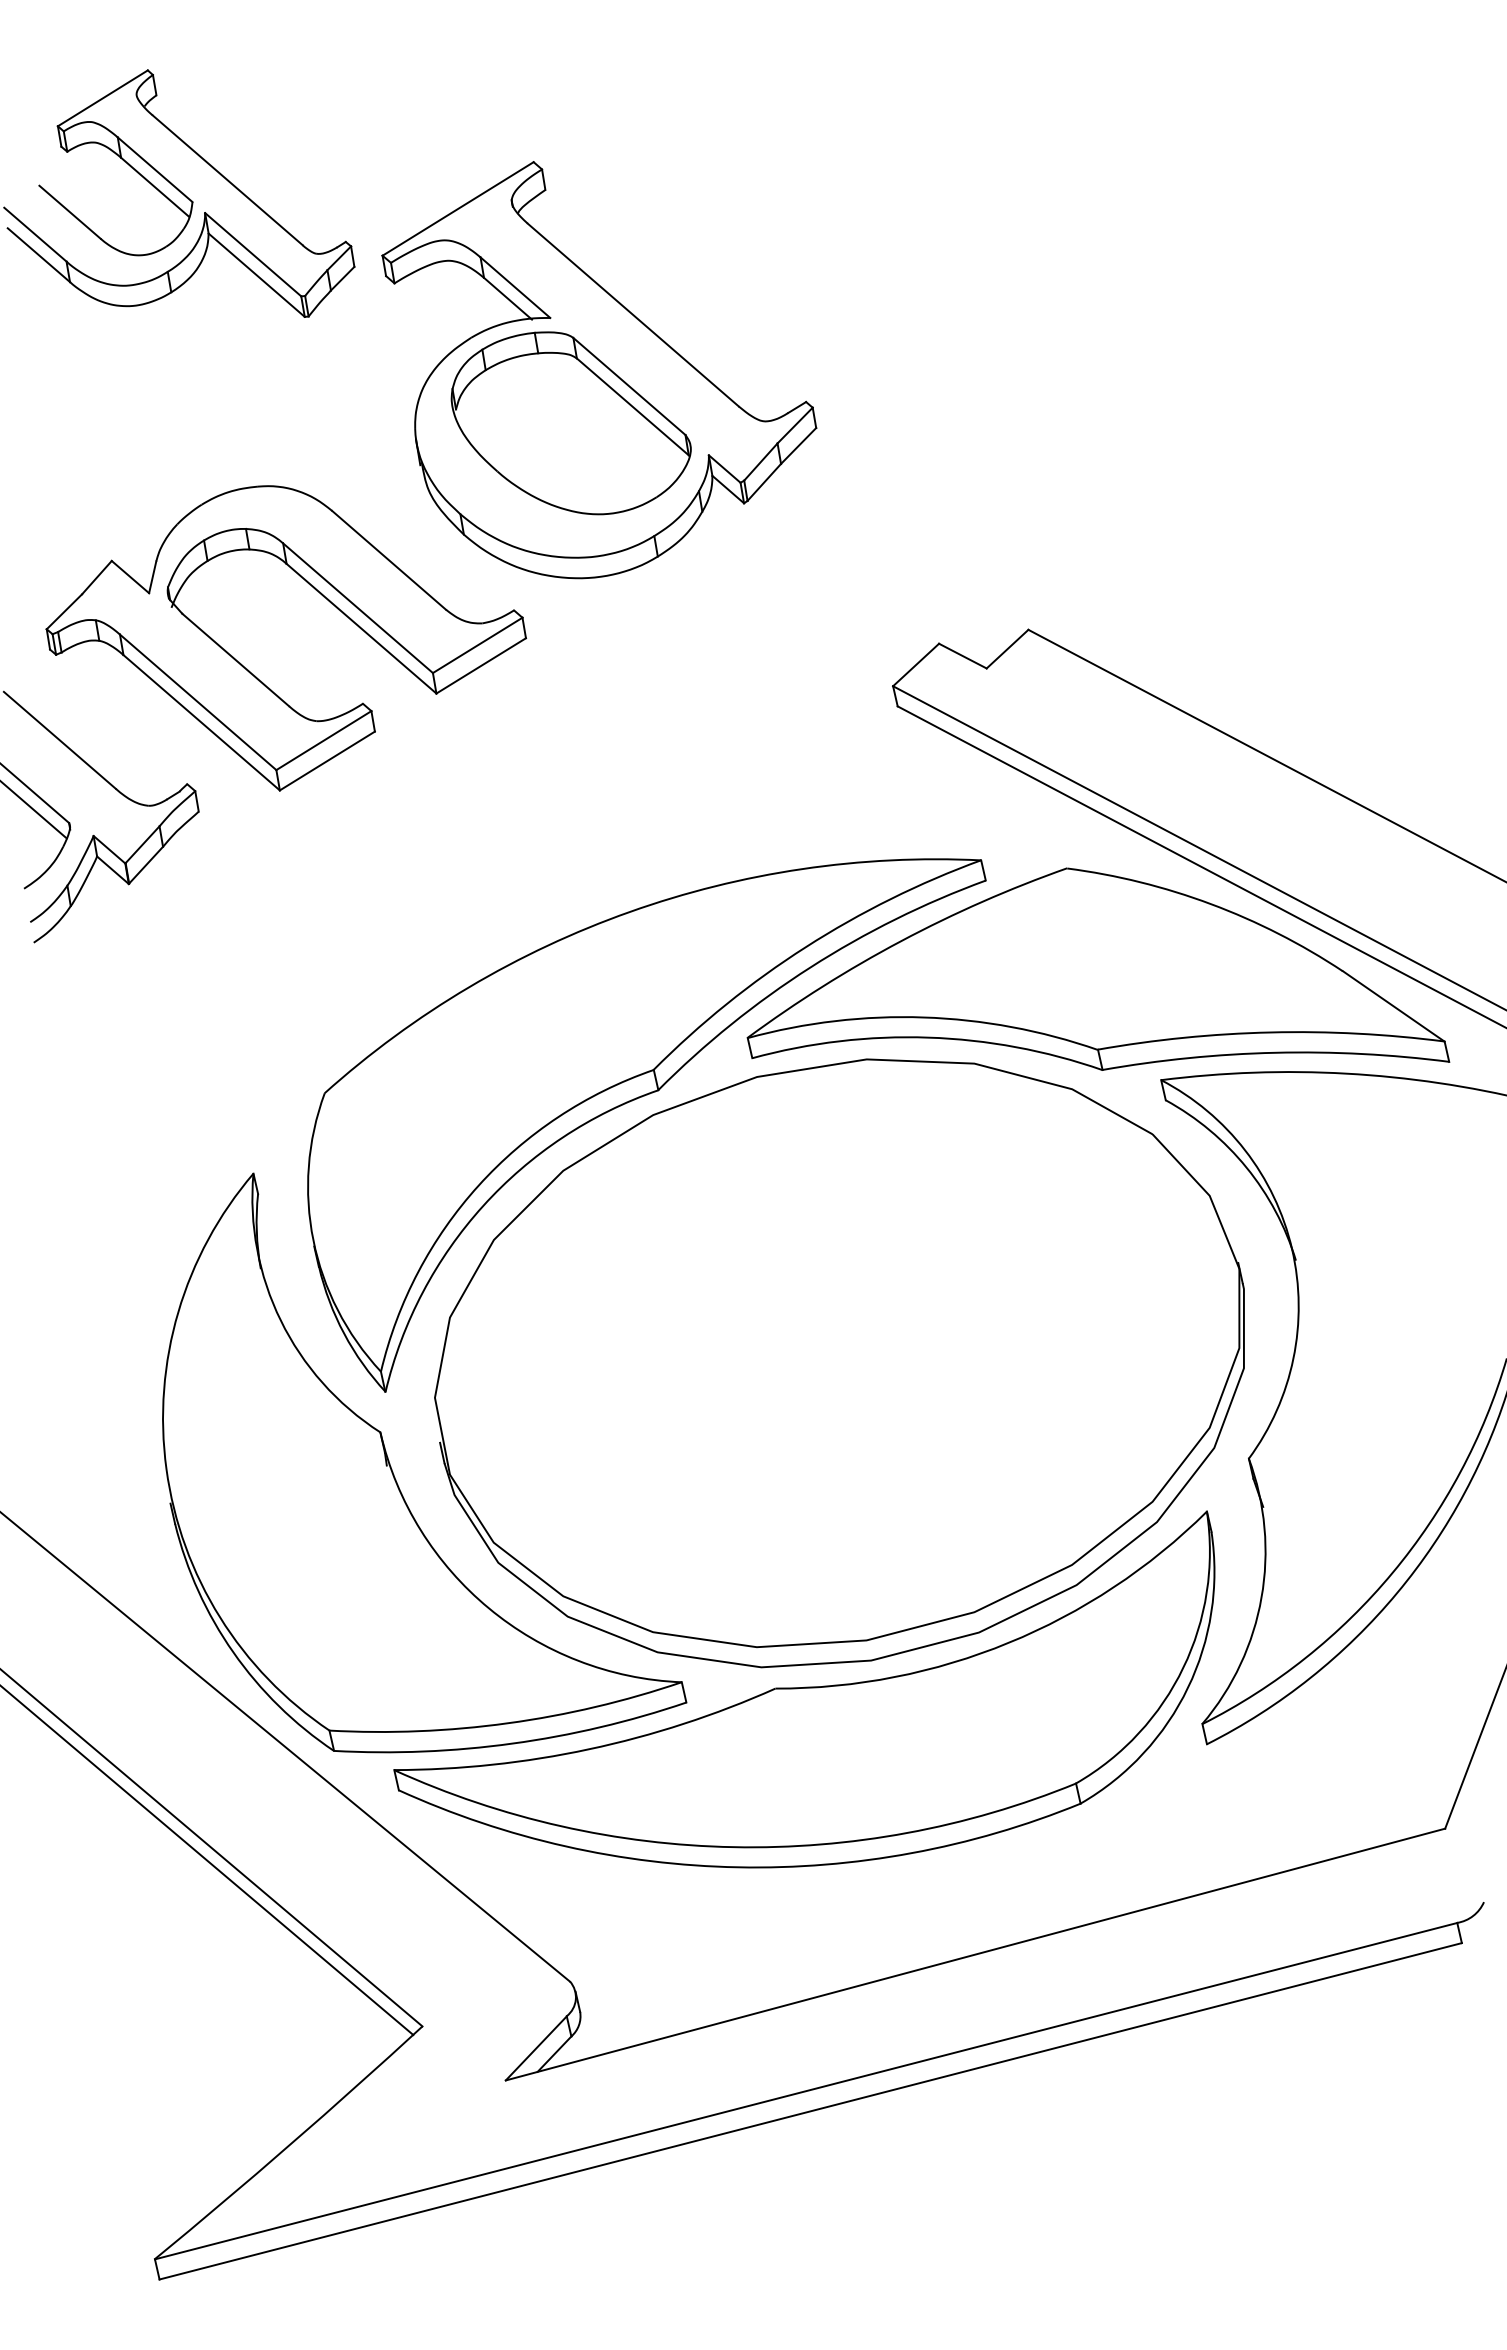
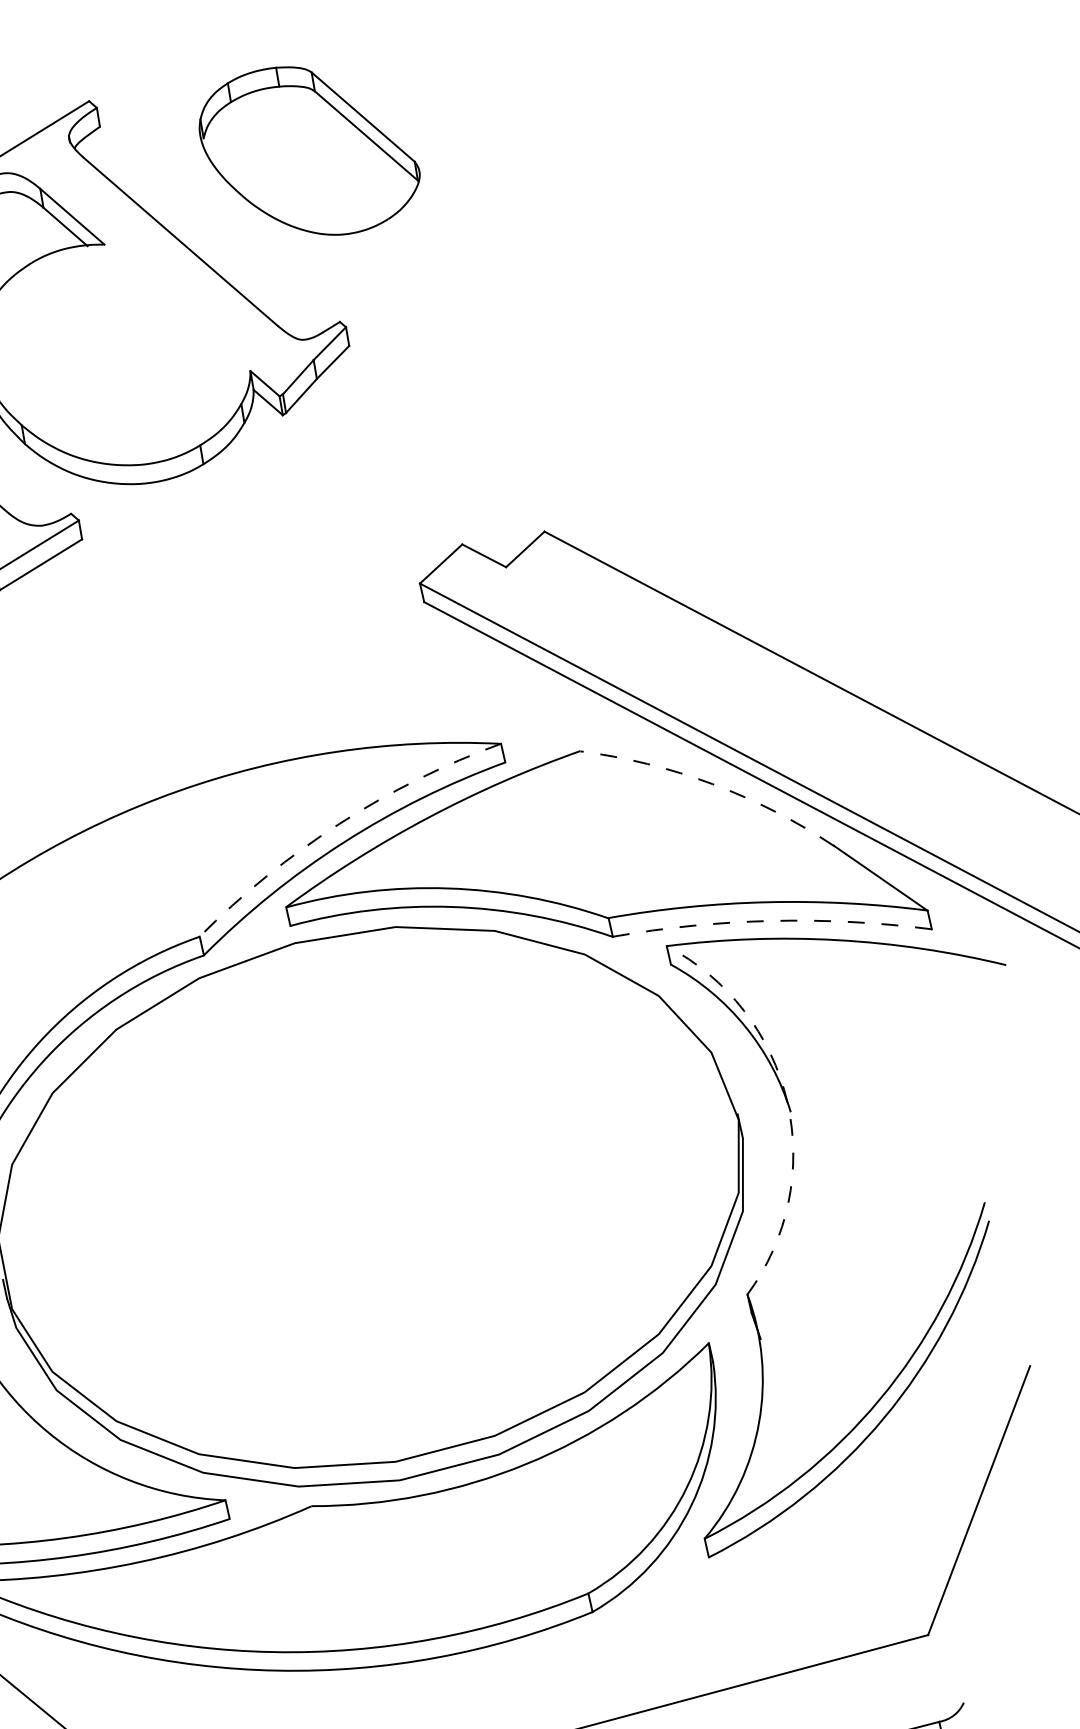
part: (570, 423) -> (309, 151), moved
arc: (1210, 904) -> (712, 784), solid -> dashed
arc: (805, 947) -> (339, 824), solid -> dashed
arc: (1275, 1052) -> (771, 920), solid -> dashed
arc: (1292, 1249) -> (787, 1102), solid -> dashed

